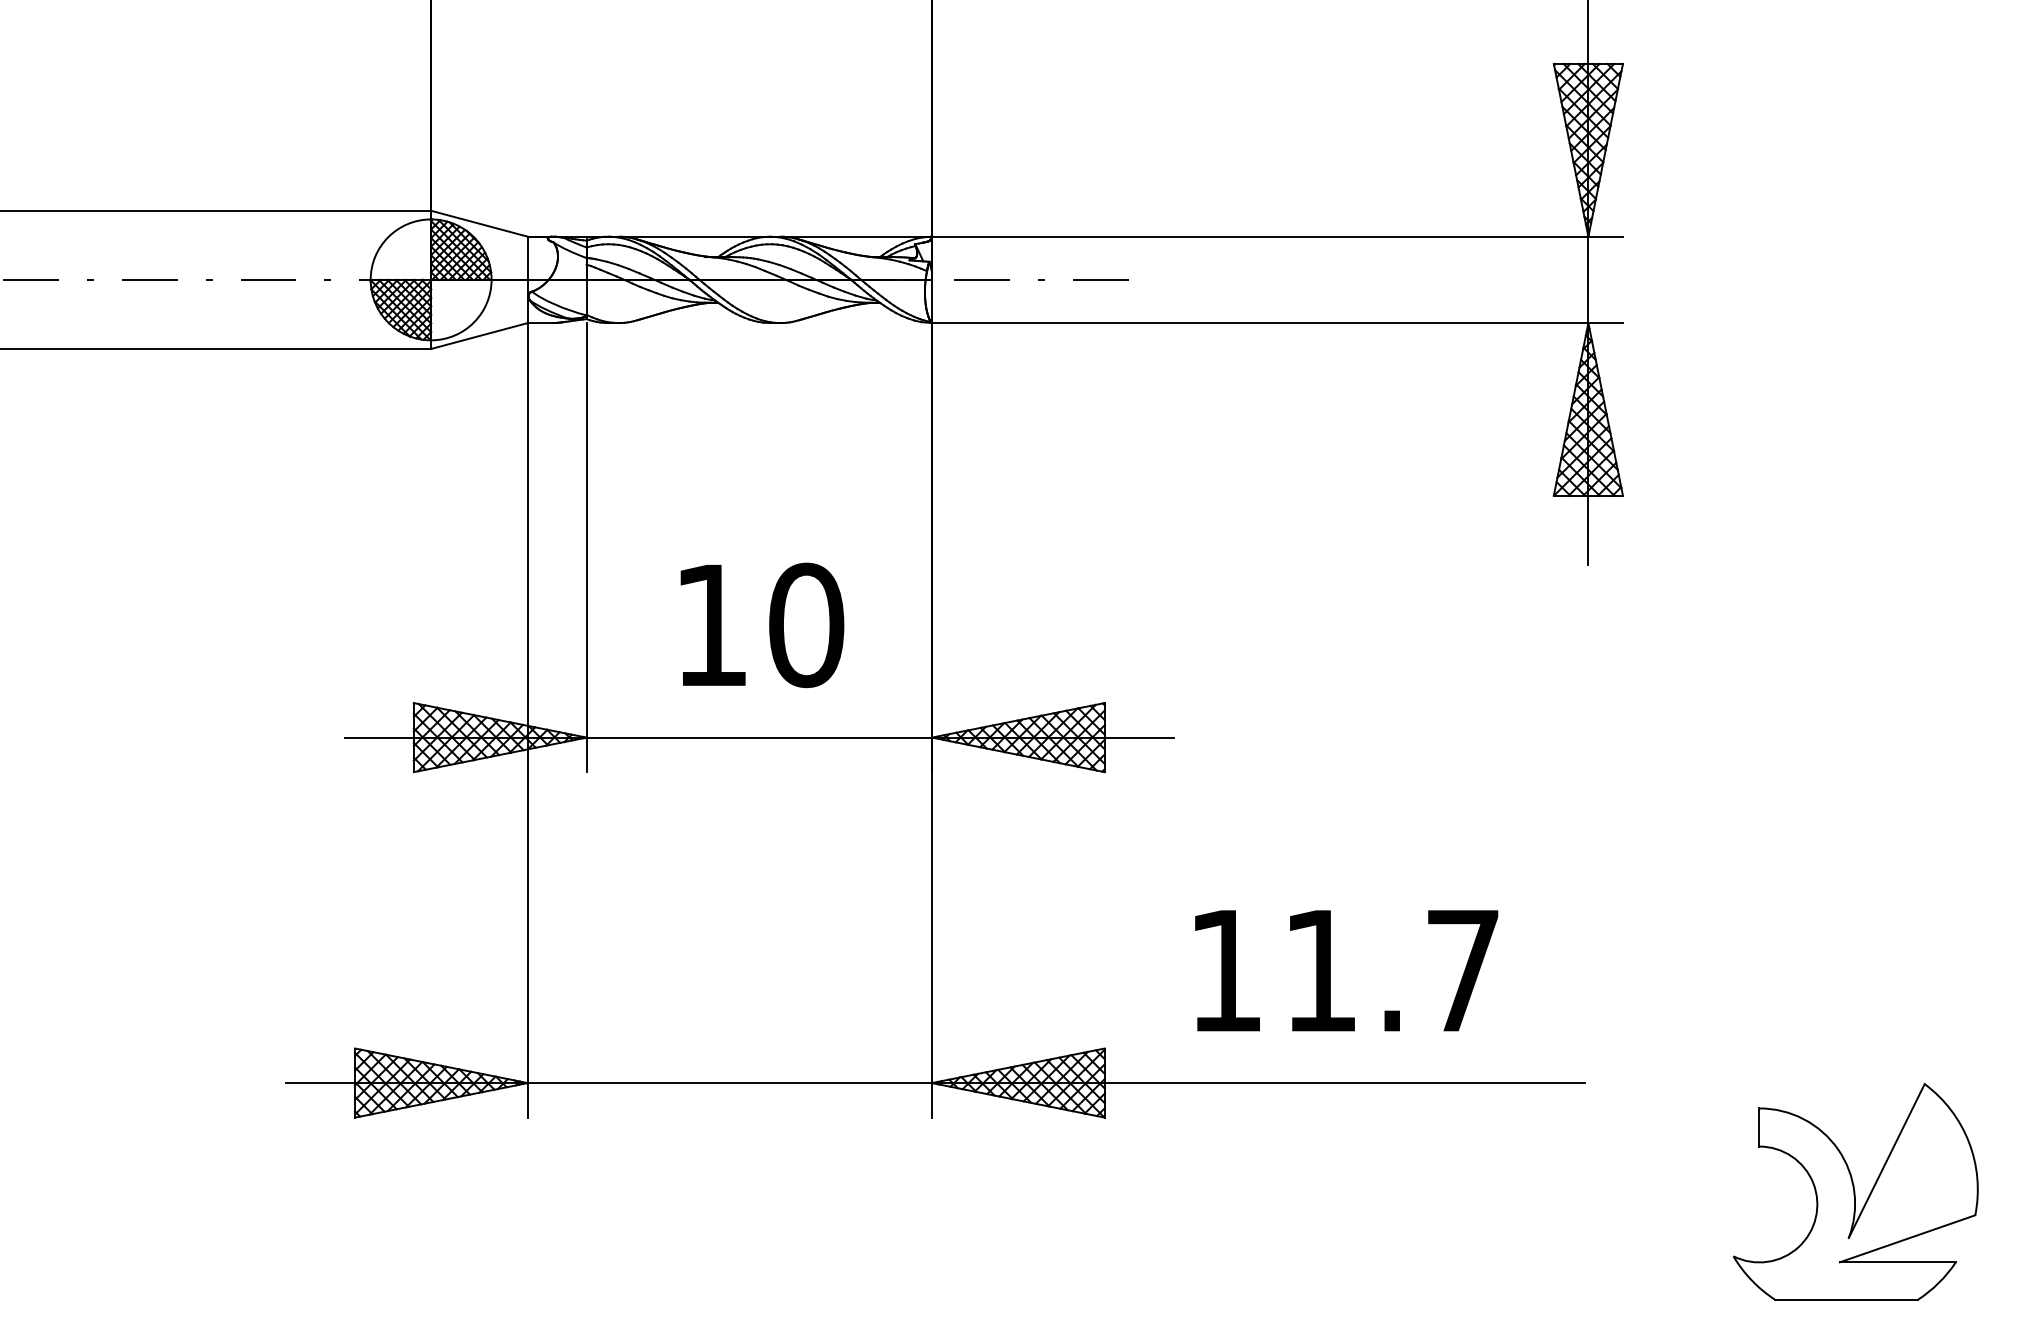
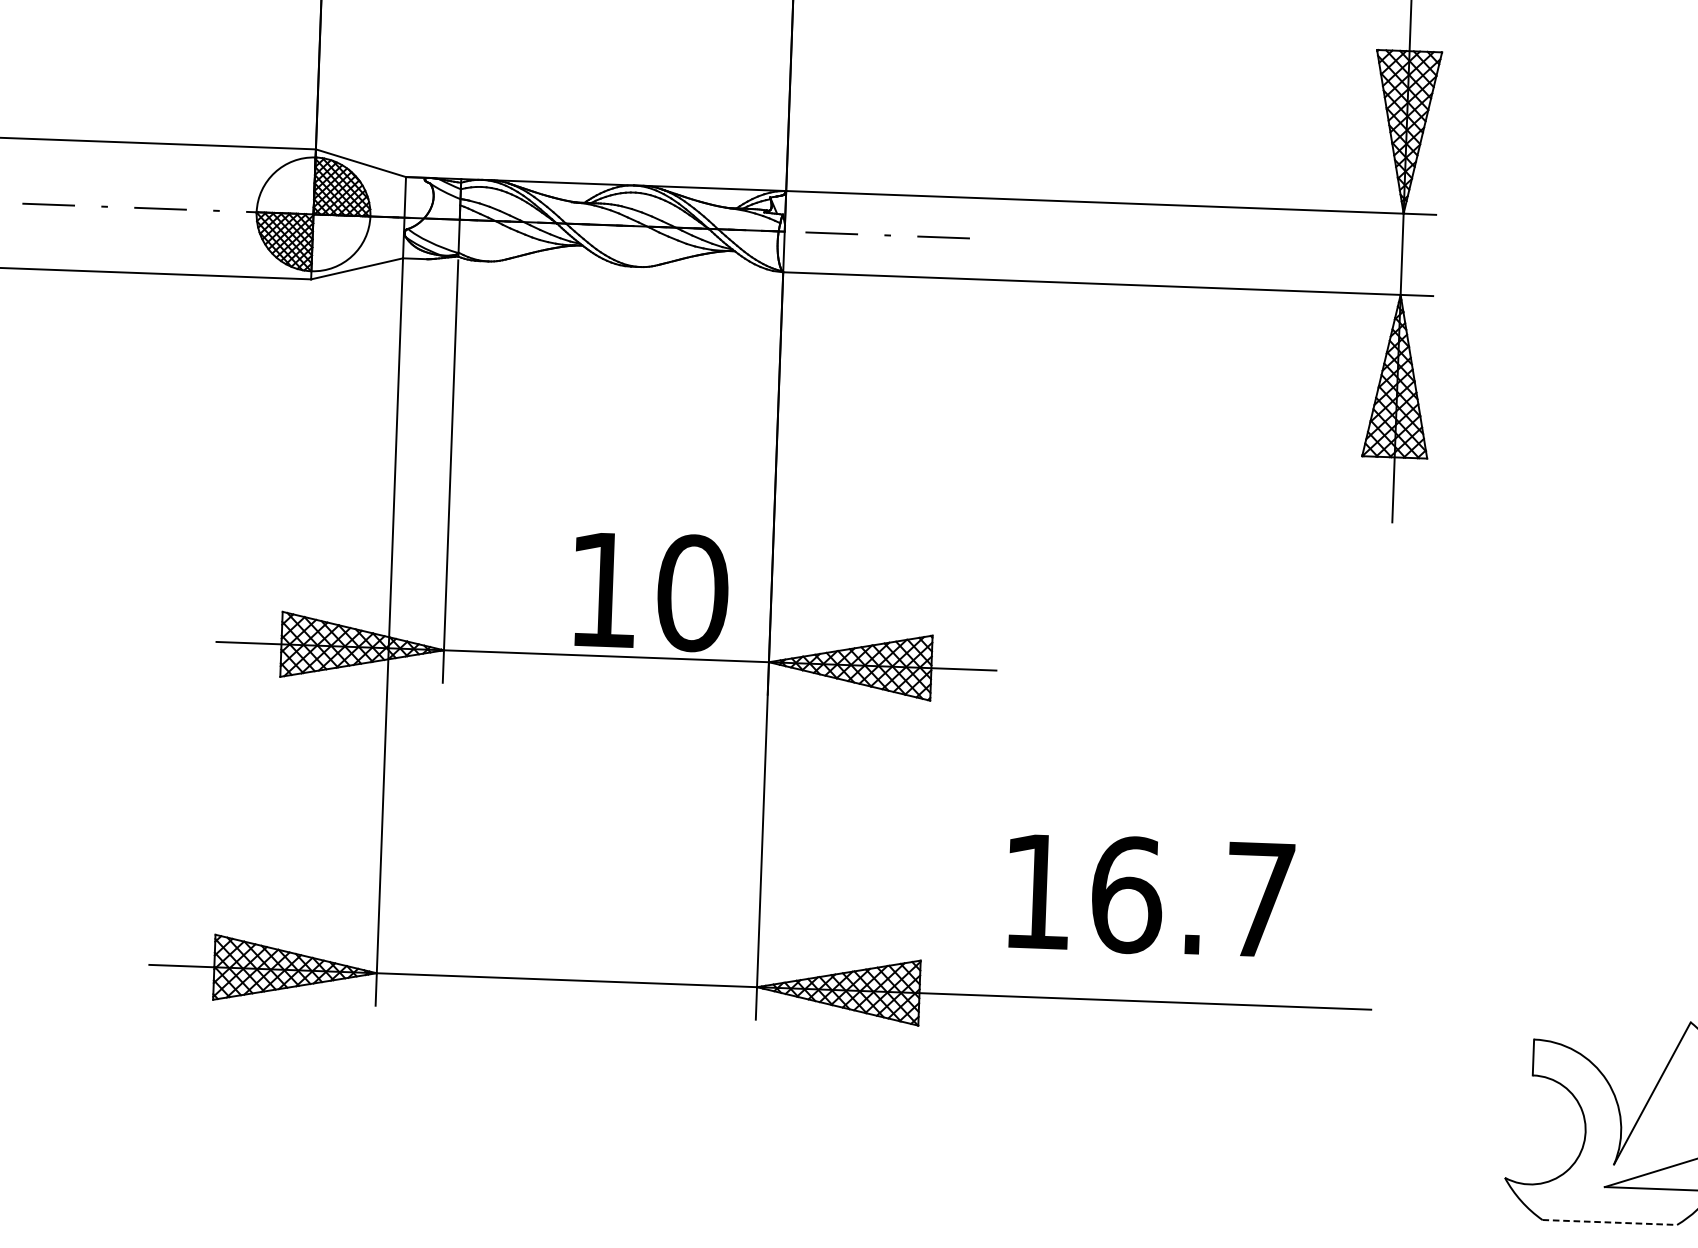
text: (762, 625) -> (651, 591), moved
text: (1321, 970) -> (1127, 894), 11.7 -> 16.7
line: (1846, 1299) -> (1609, 1222), solid -> dashed

